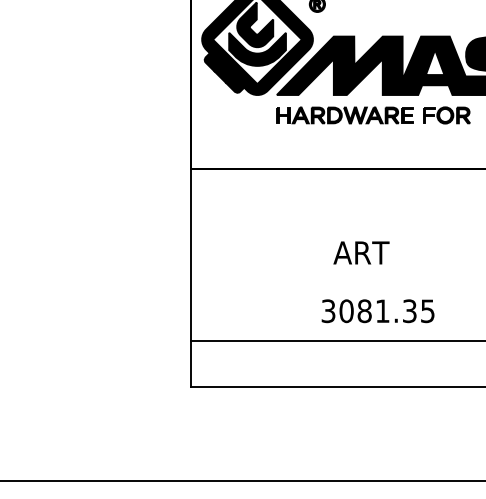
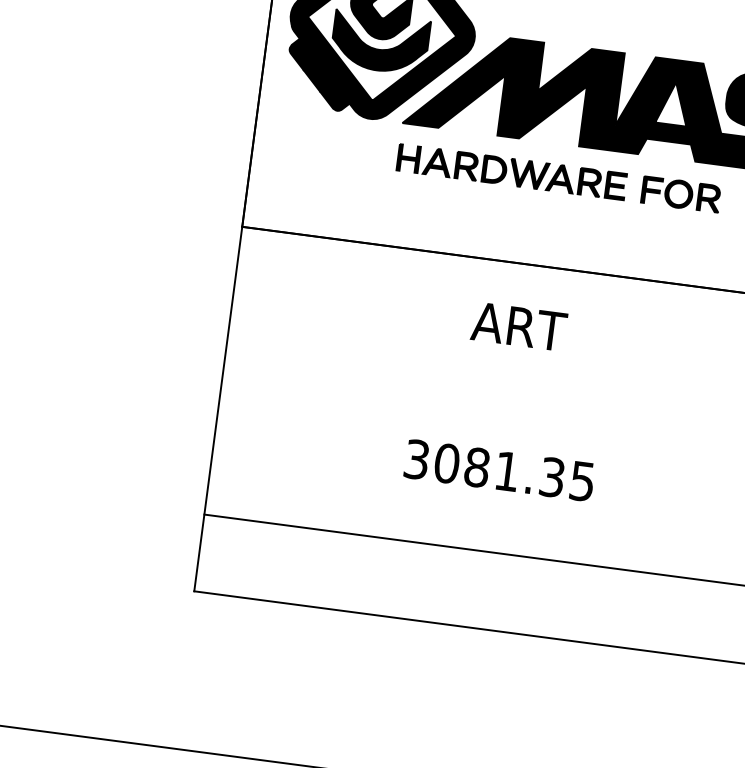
text: (361, 252) -> (519, 325), moved
text: (377, 311) -> (498, 470), moved

